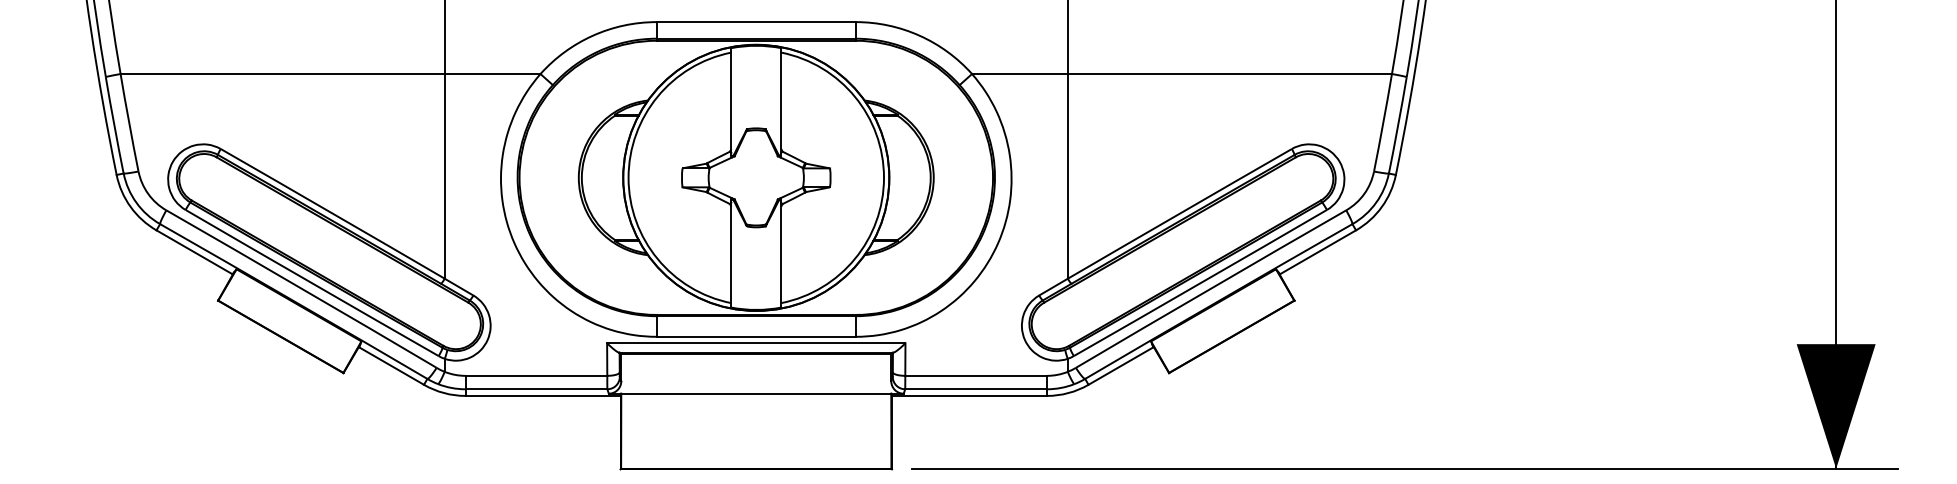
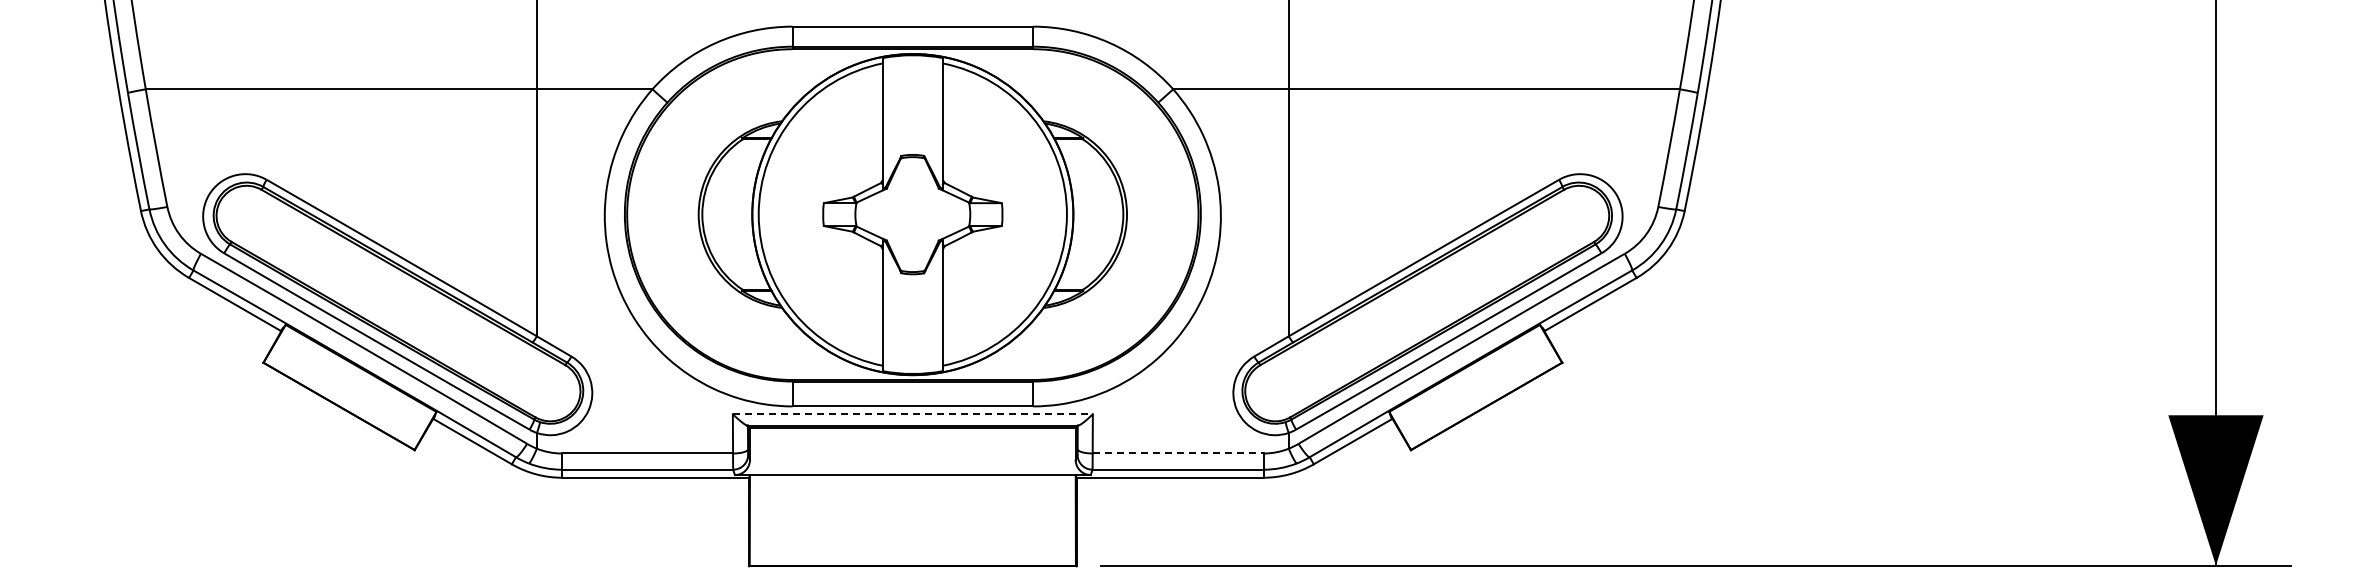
line: (756, 343) -> (913, 414), solid -> dashed
line: (976, 375) -> (1178, 453), solid -> dashed

